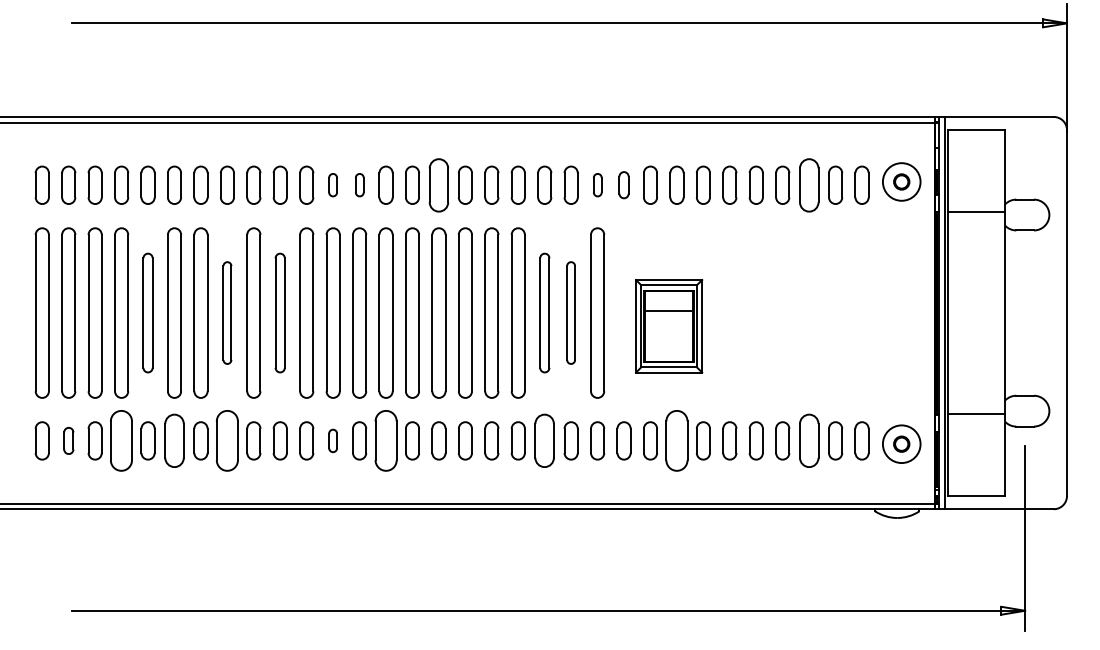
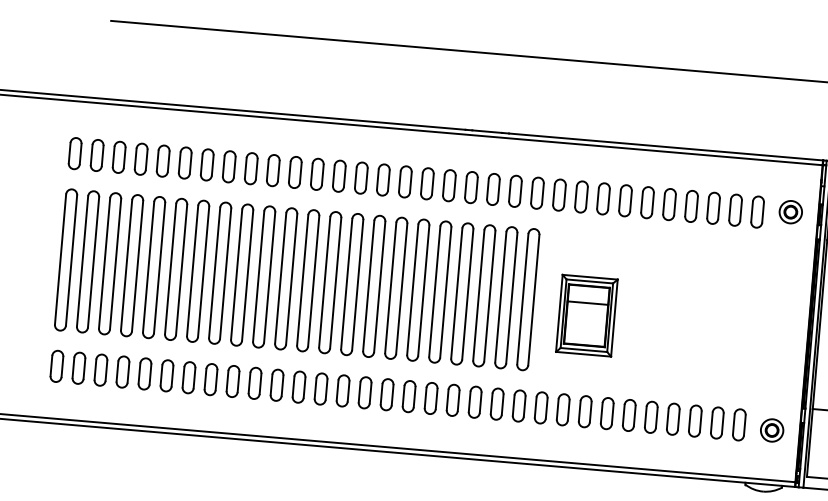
circle: (901, 181) -> (790, 211), size x0.71
part: (332, 184) -> (316, 173), size x1.67
part: (359, 184) -> (339, 175), size x1.67
part: (438, 184) -> (405, 181), size x0.71
part: (597, 184) -> (537, 192), size x1.67
part: (623, 184) -> (559, 194), size x1.43
part: (808, 184) -> (713, 207), size x0.71
part: (147, 312) -> (153, 267), size x1.43
part: (227, 312) -> (220, 272), size x1.67
part: (279, 312) -> (263, 276), size x1.43
part: (544, 312) -> (484, 295), size x1.43
part: (570, 312) -> (505, 297), size x1.67
part: (68, 440) -> (78, 367), size x1.43
part: (121, 440) -> (122, 371), size x0.62
part: (174, 440) -> (167, 375), size x0.71
part: (227, 440) -> (211, 379), size x0.62
part: (332, 440) -> (298, 386), size x1.67
part: (385, 440) -> (342, 390), size x0.62
part: (544, 440) -> (475, 401), size x0.71
part: (676, 440) -> (584, 411), size x0.62
part: (808, 440) -> (694, 420), size x0.71
circle: (901, 443) -> (771, 429), size x0.71

